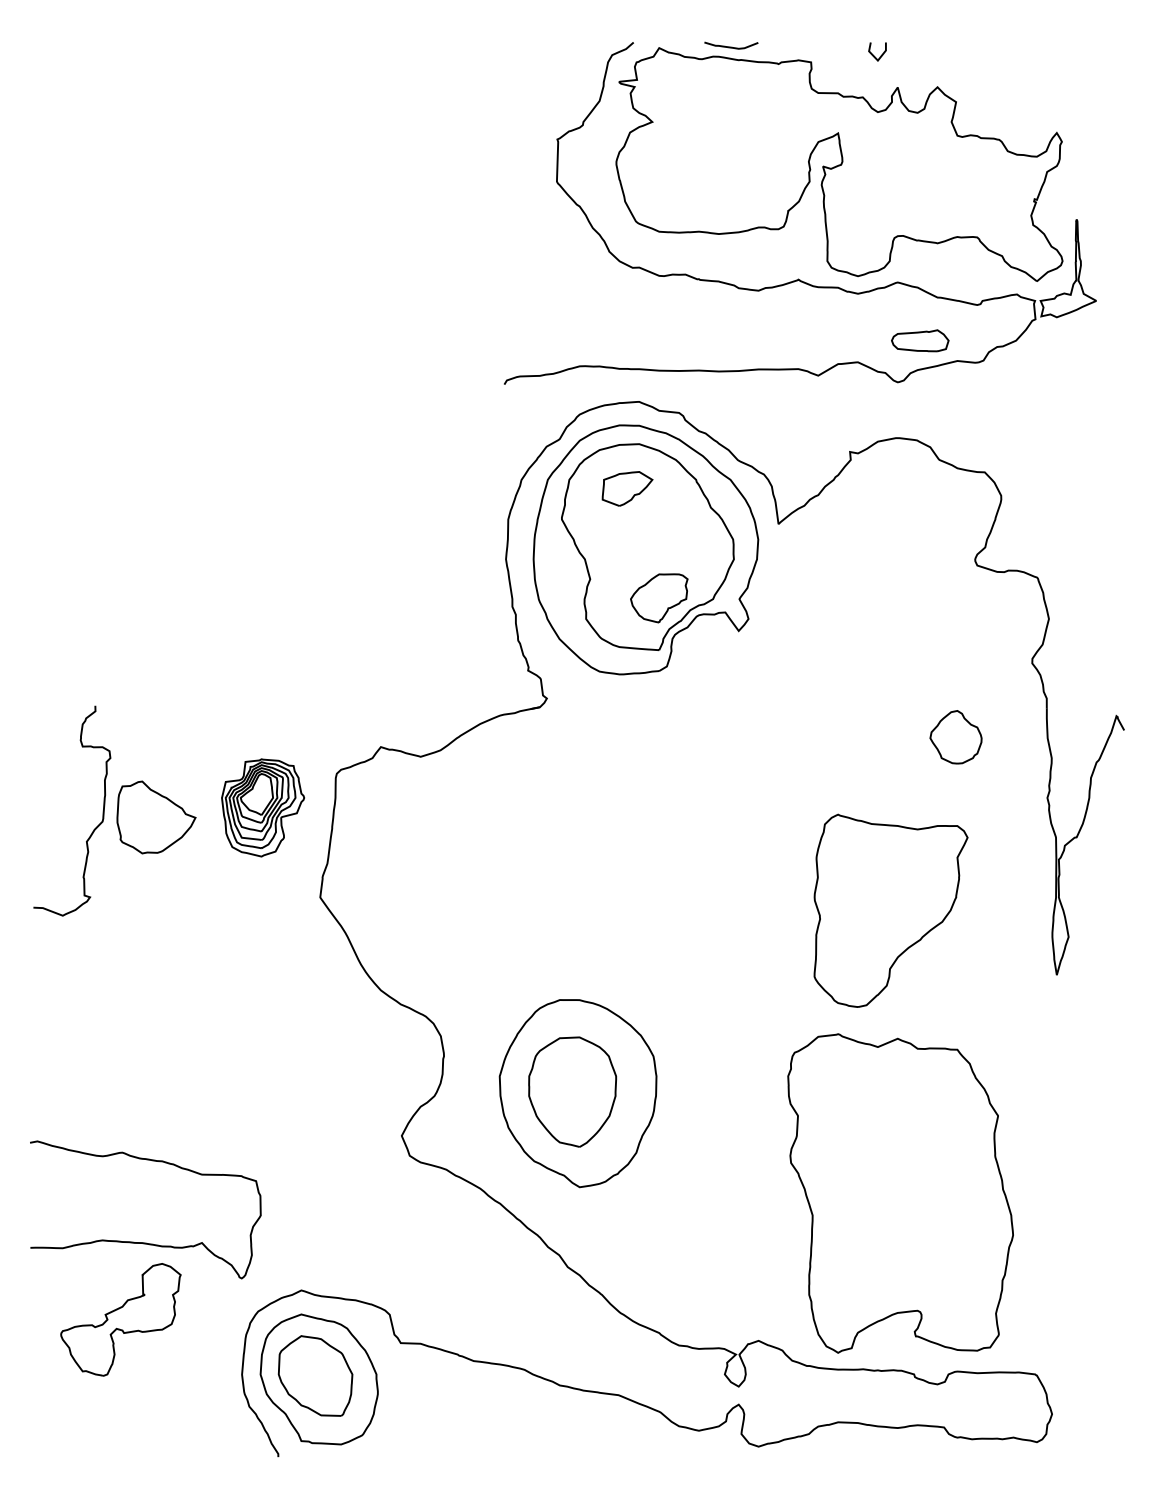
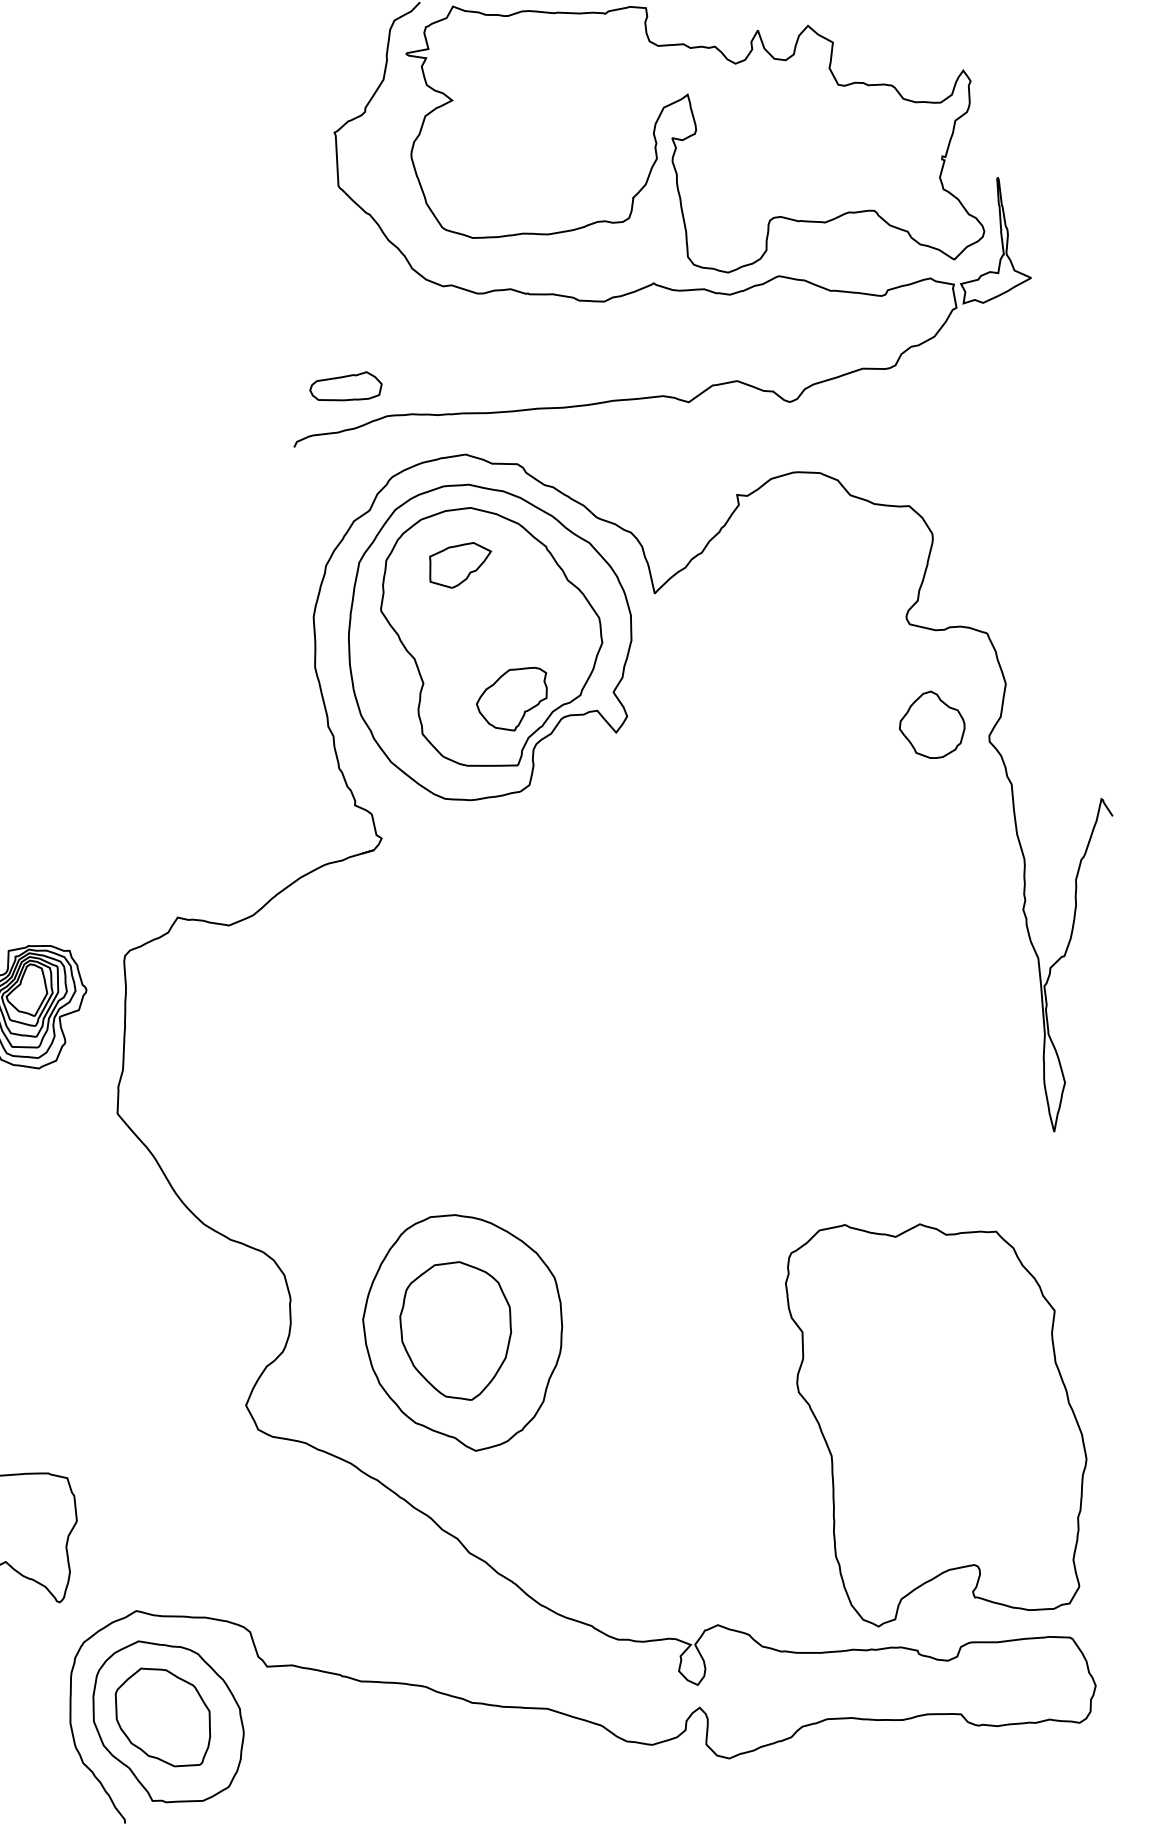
part: (920, 340) -> (346, 386), moved
part: (955, 737) -> (931, 725), moved
part: (890, 910) -> (837, 1068), removed
part: (900, 1193) -> (940, 1419), moved

